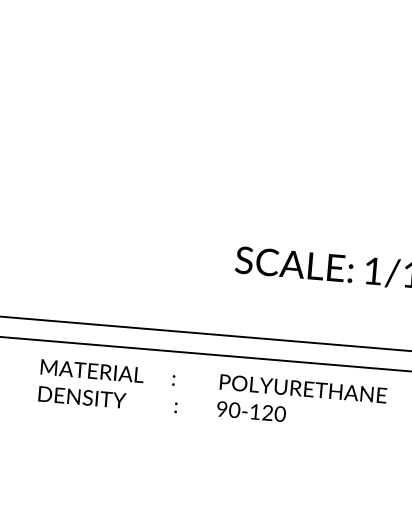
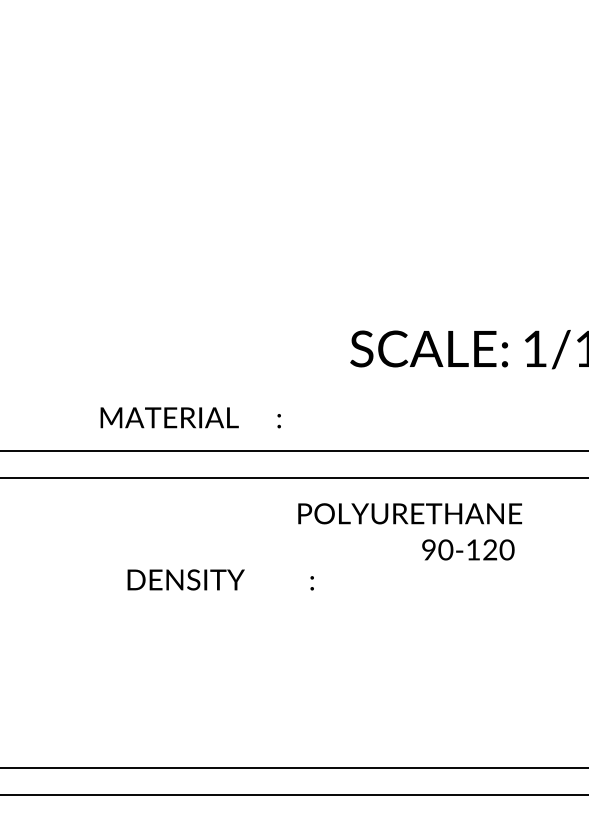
text: (107, 372) -> (190, 417), moved
text: (302, 388) -> (409, 513), moved
text: (107, 399) -> (220, 579), moved
text: (251, 411) -> (468, 549), moved

